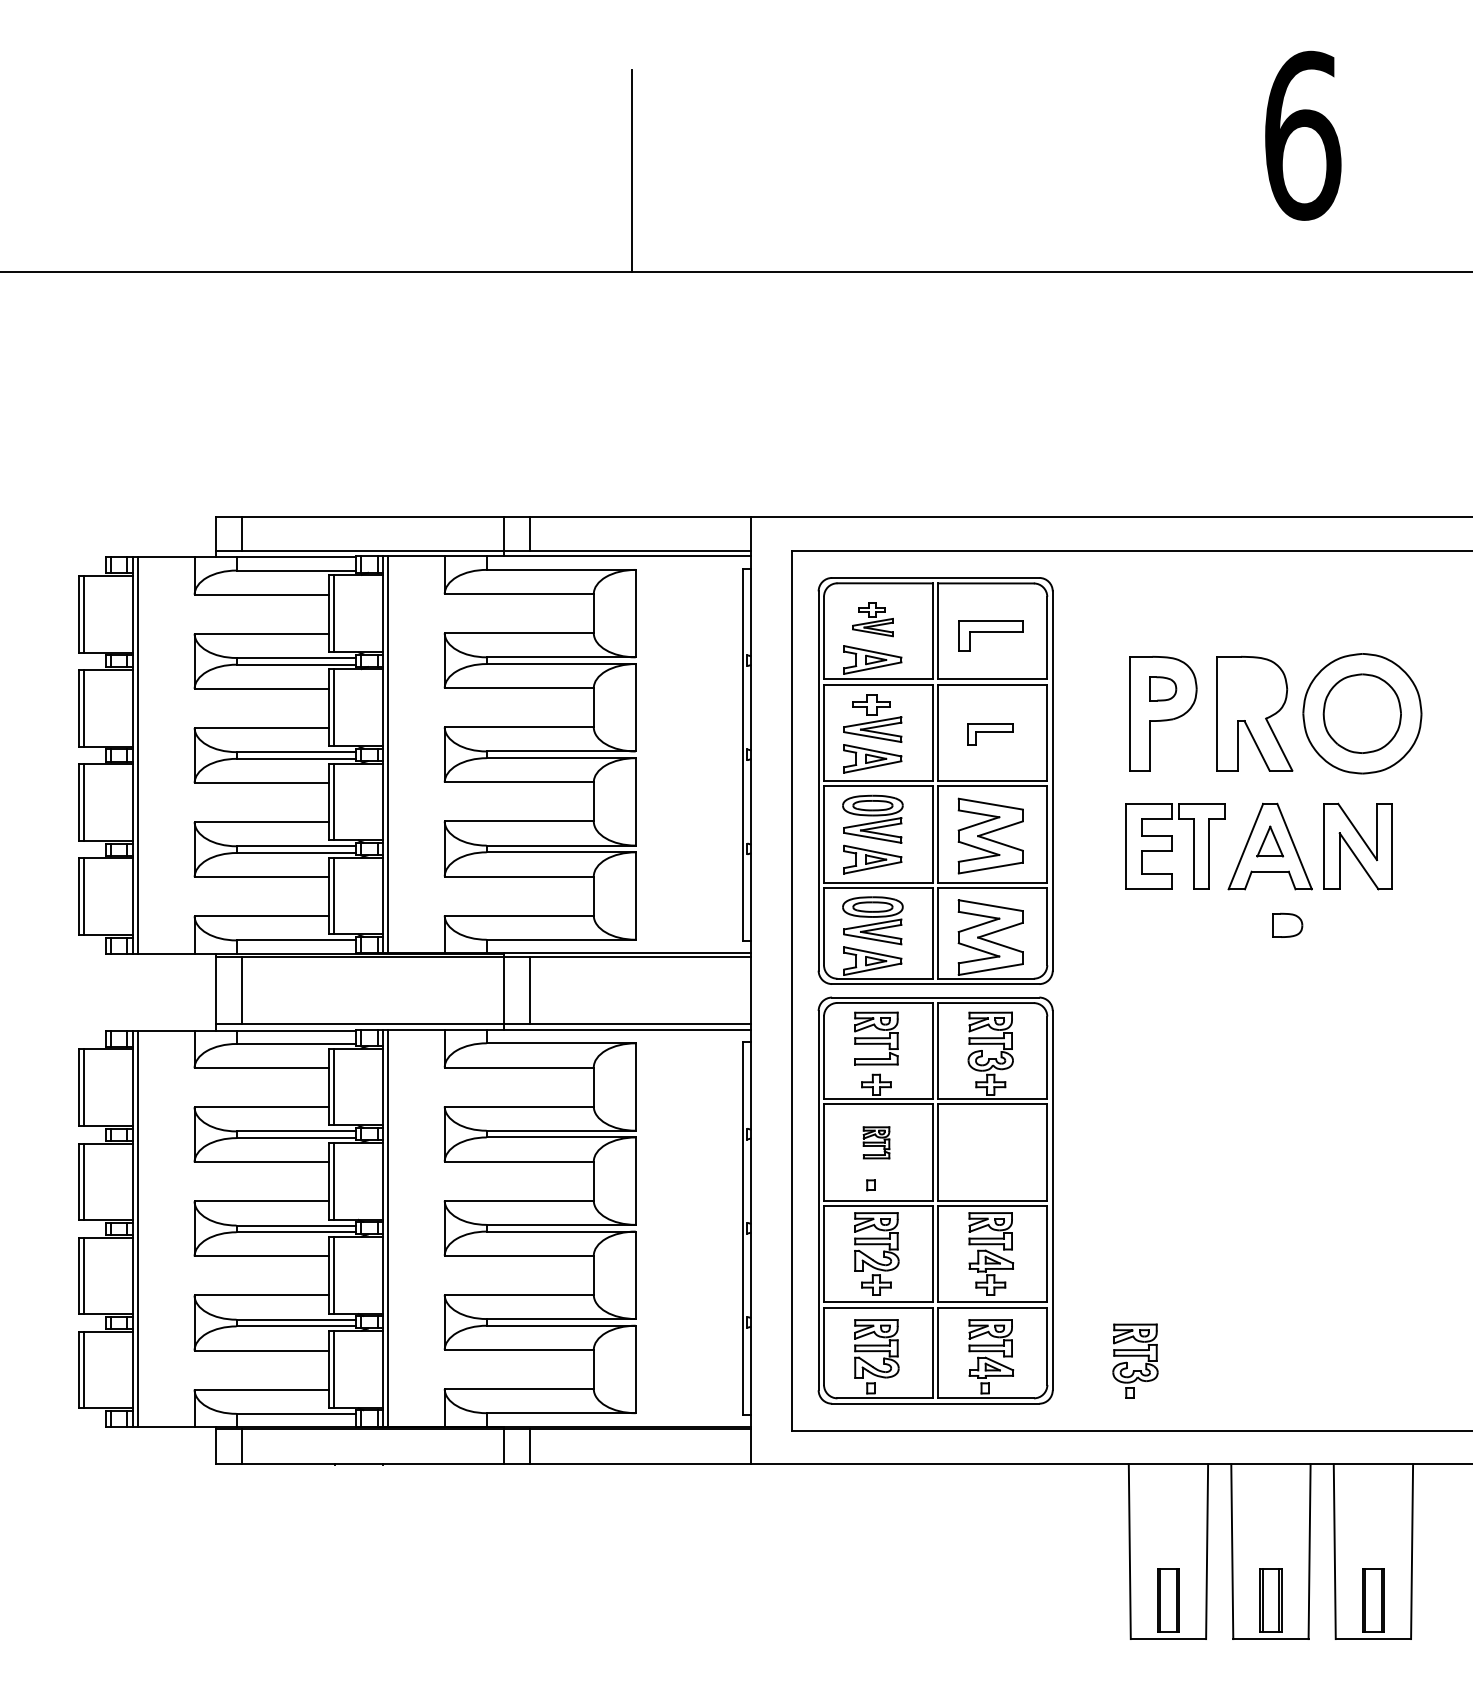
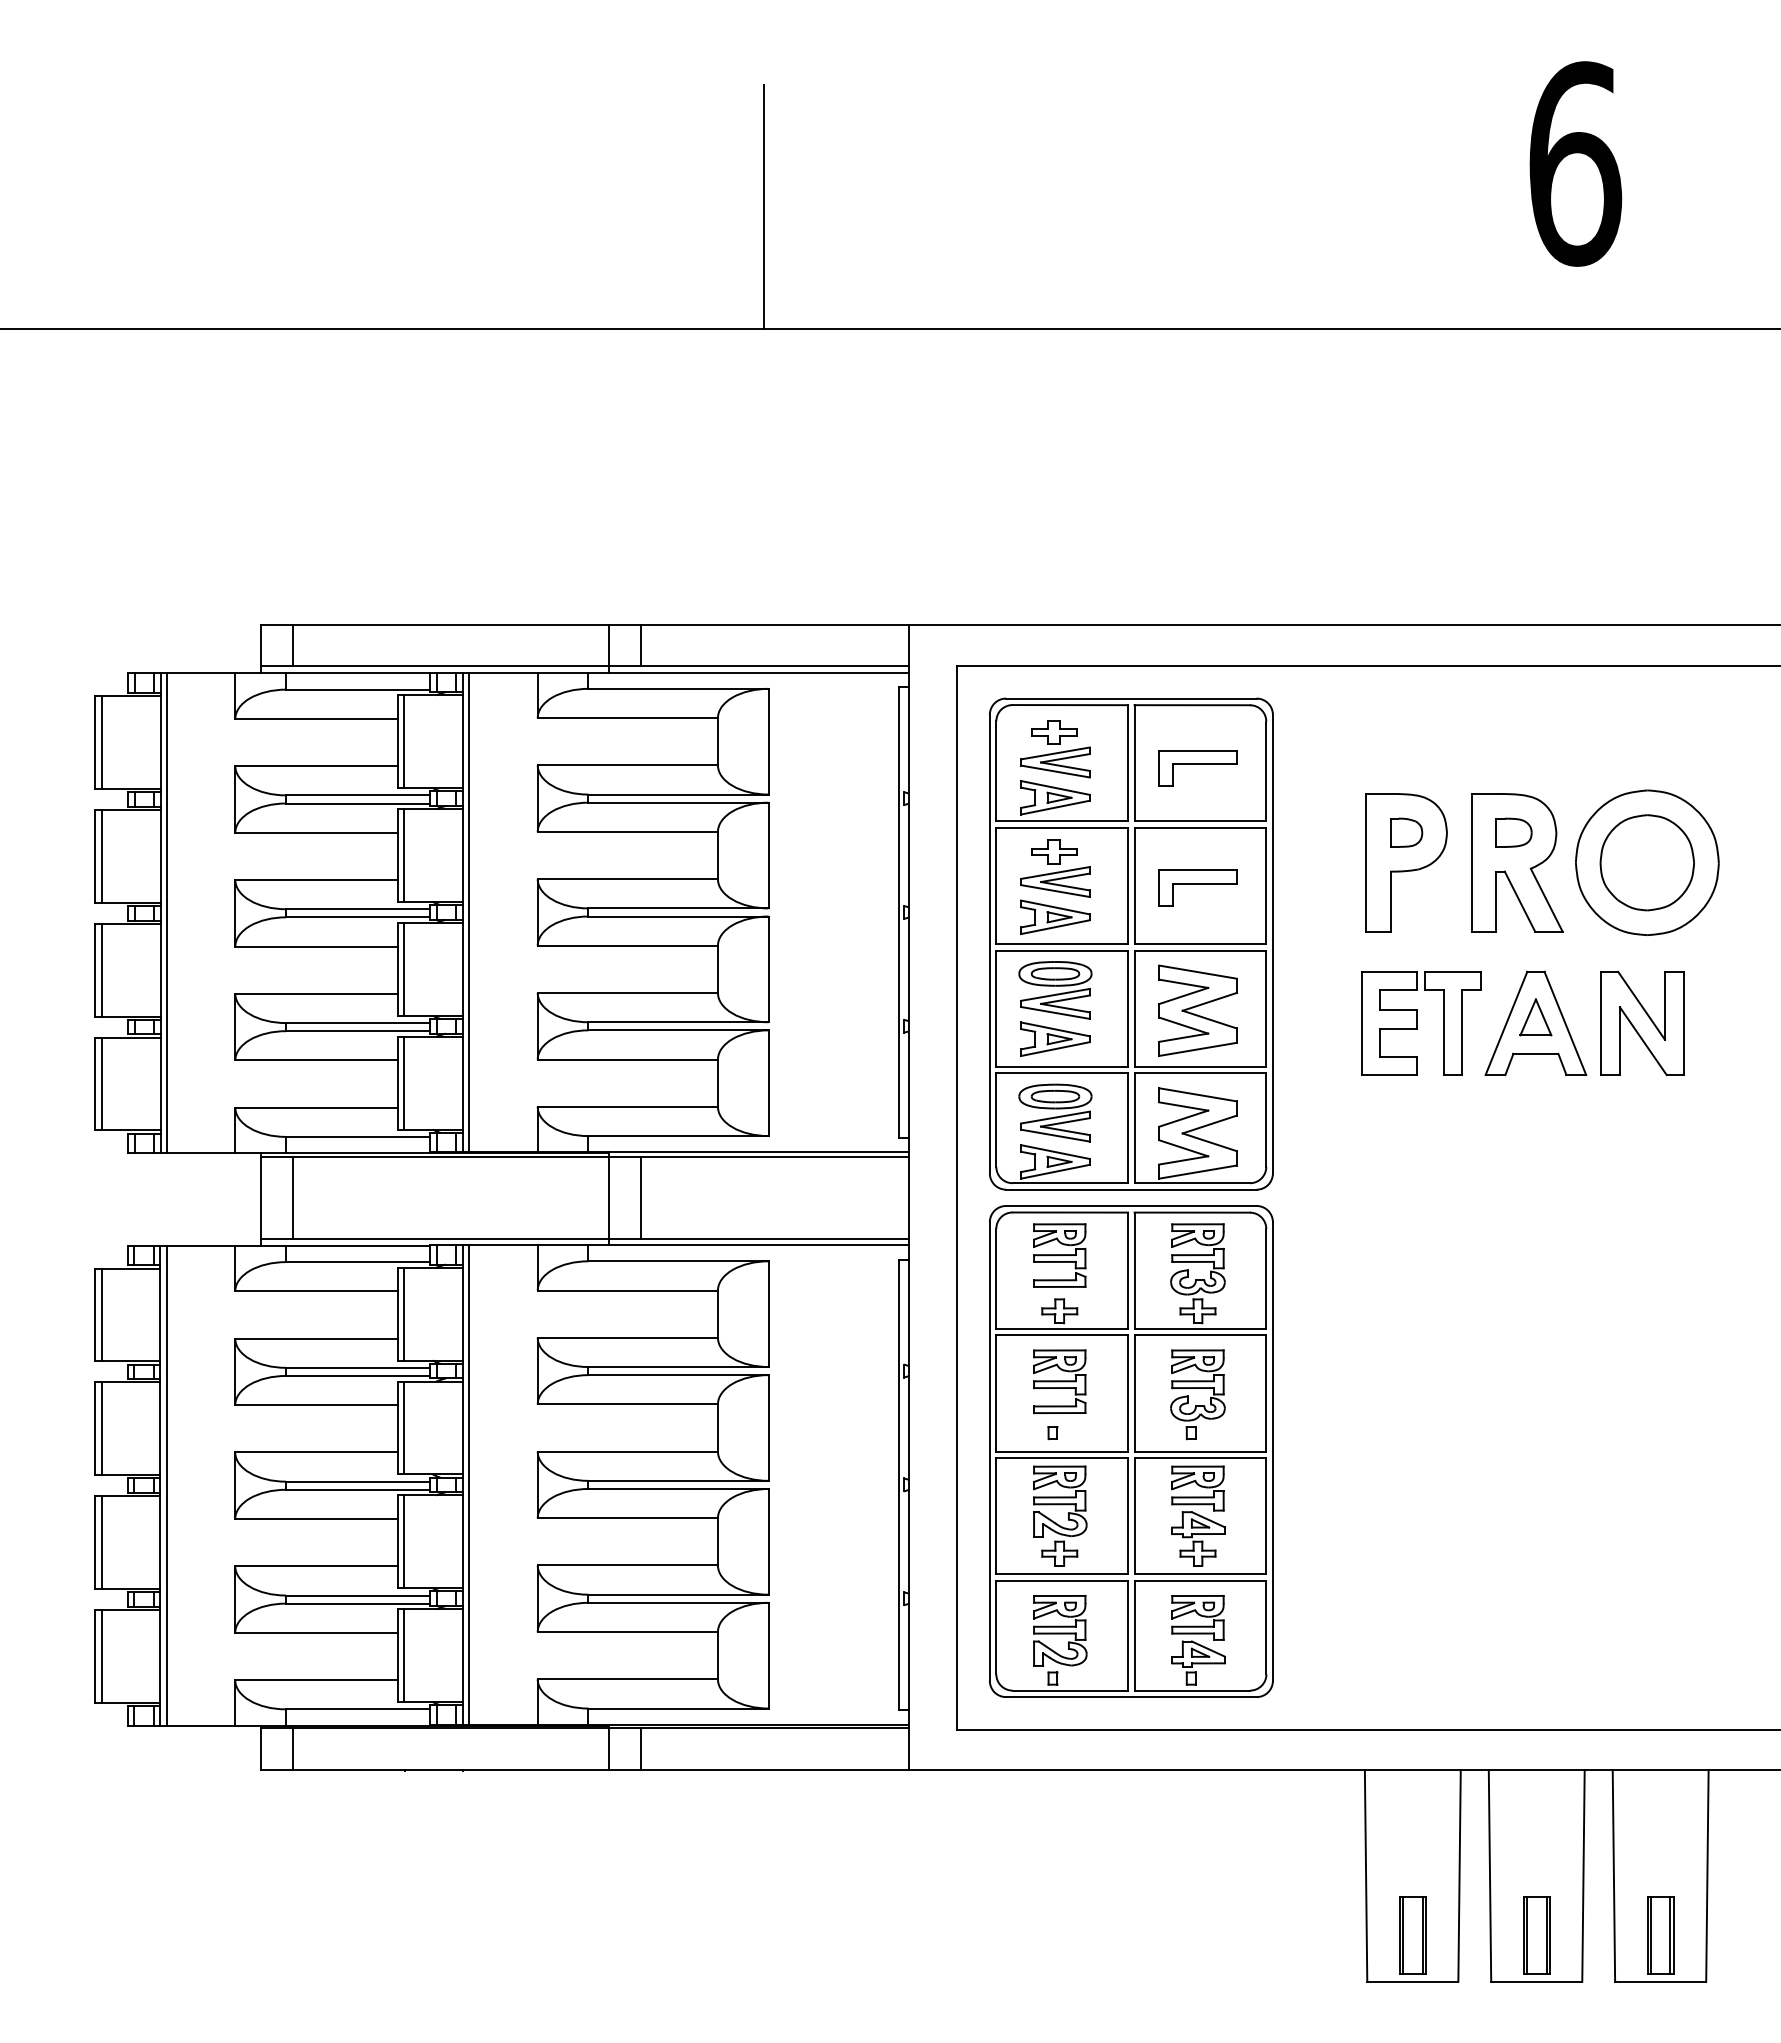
part: (872, 620) -> (1055, 749), size x1.43
part: (990, 734) -> (1197, 887), size x1.43
part: (1287, 925) -> (1513, 832), moved
part: (876, 1142) -> (1059, 1381), size x1.67
part: (1135, 1361) -> (1197, 1394), moved

